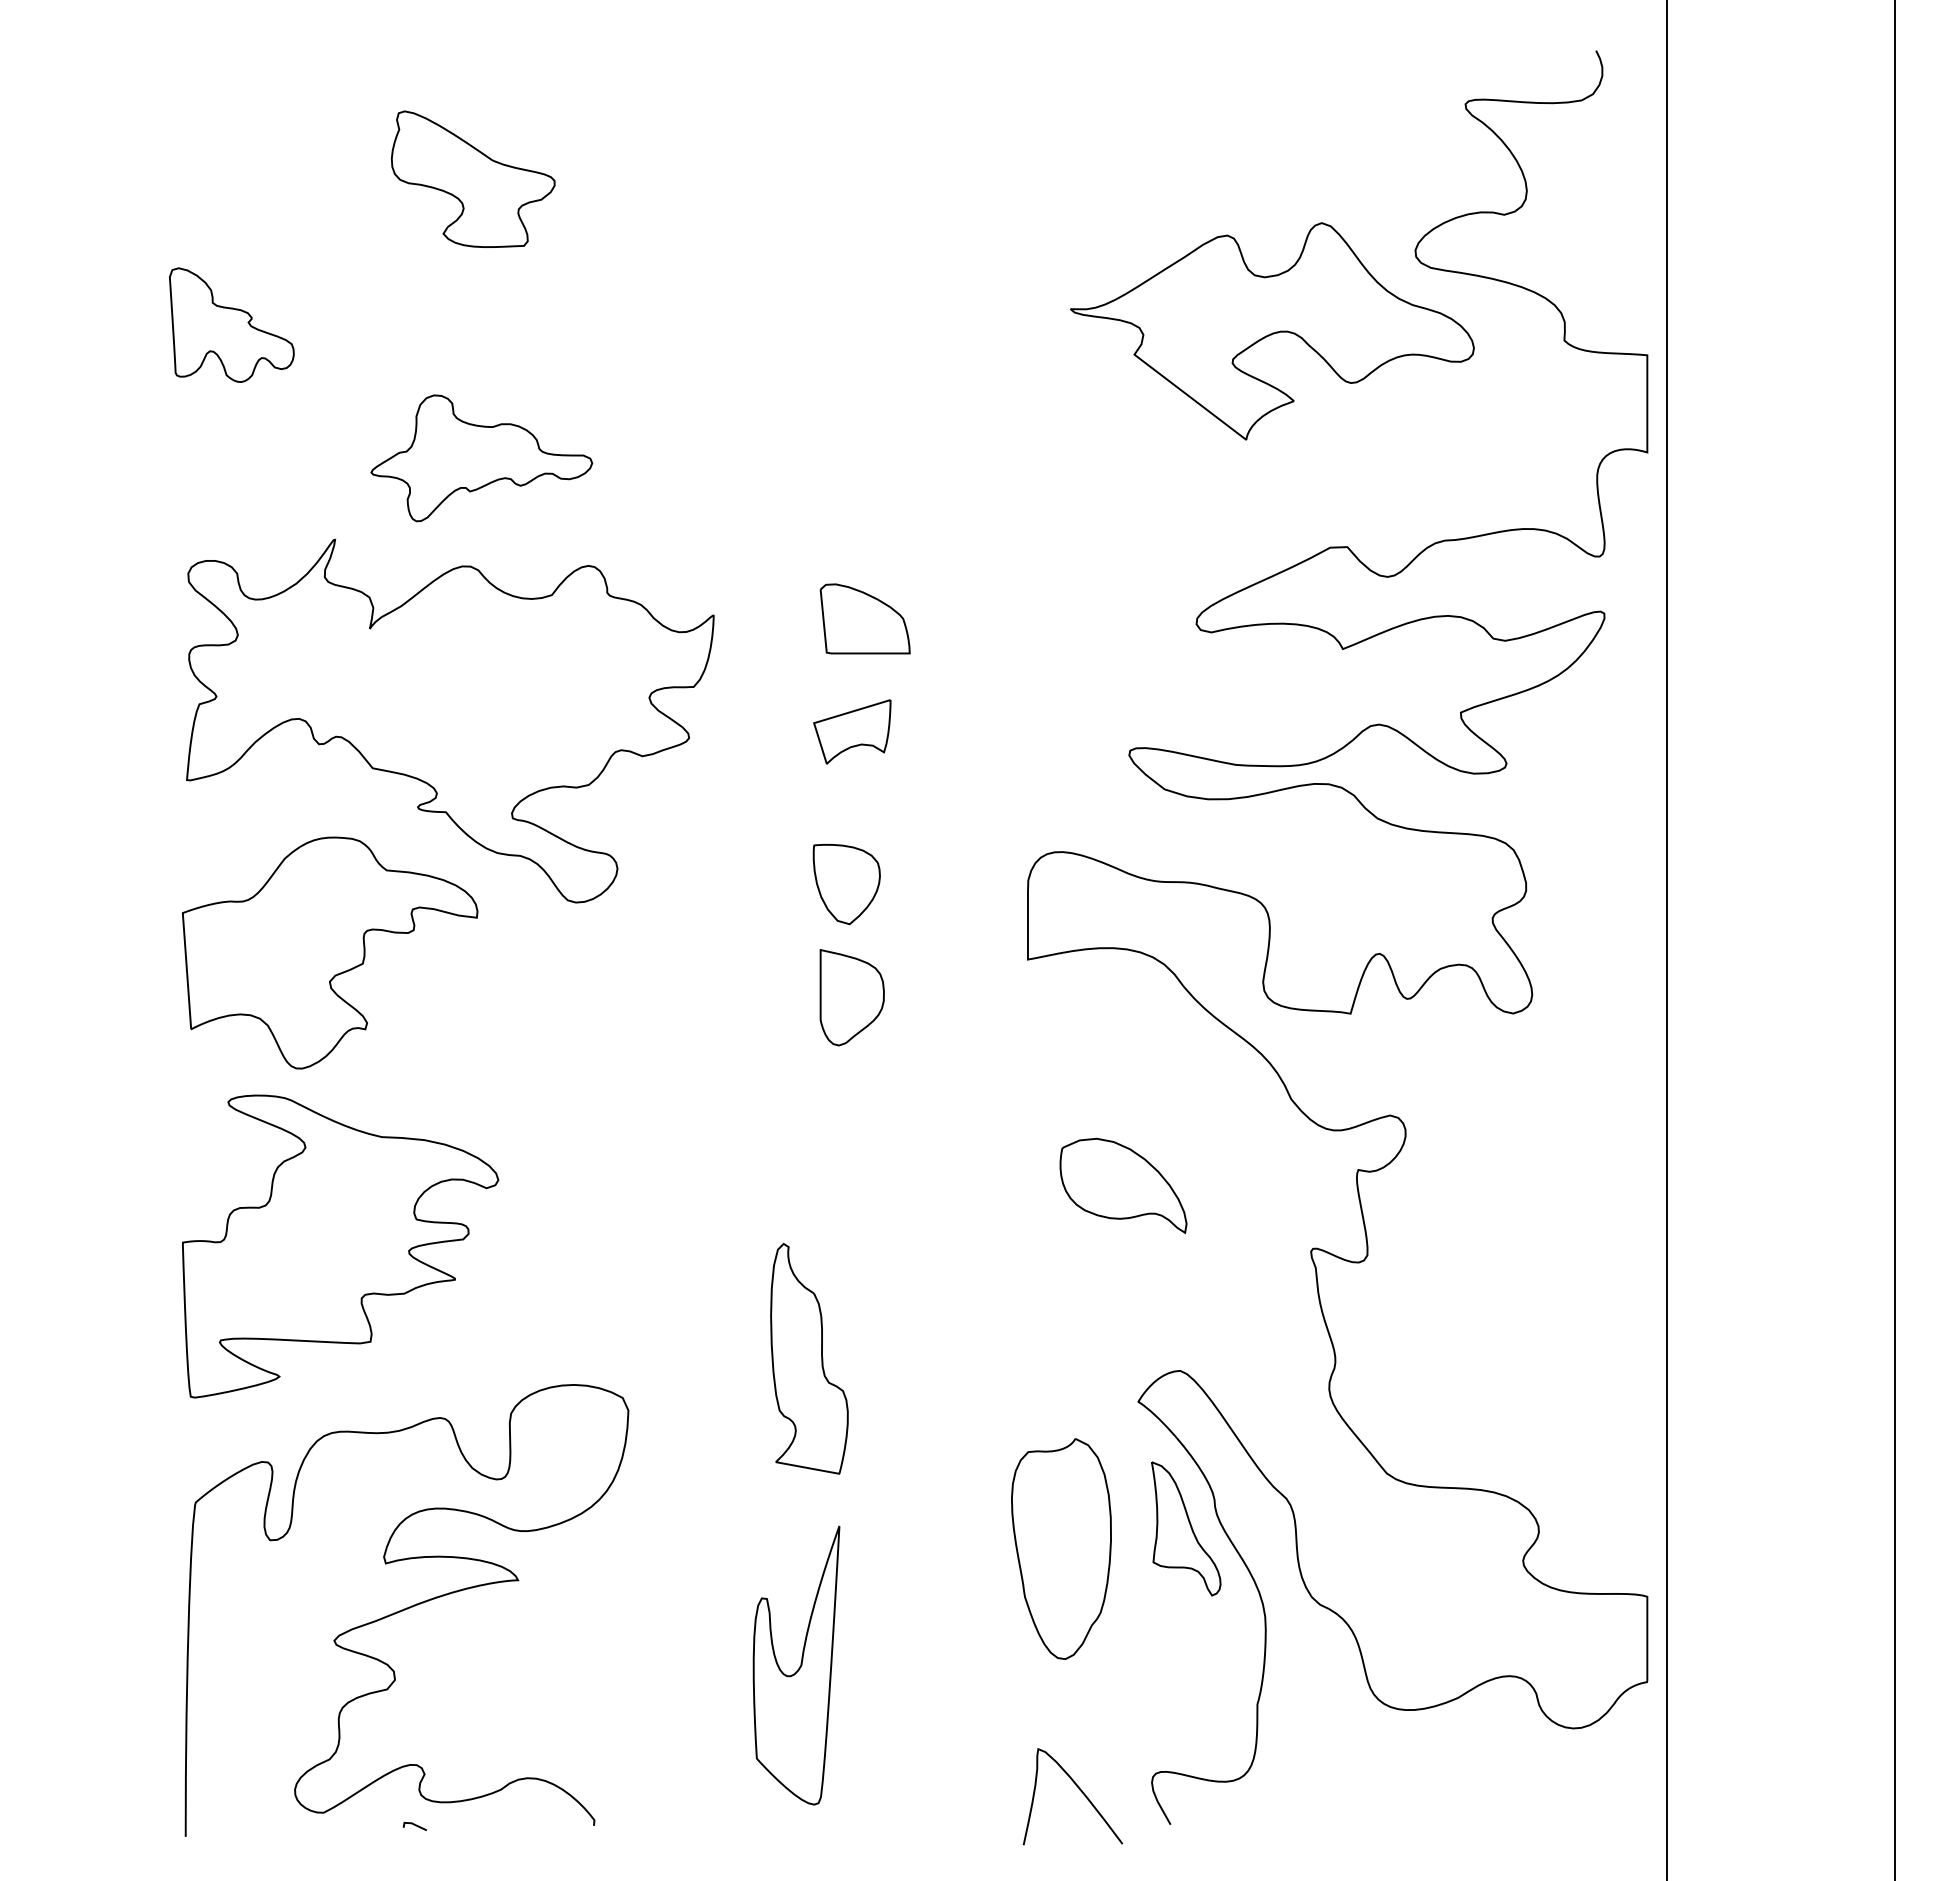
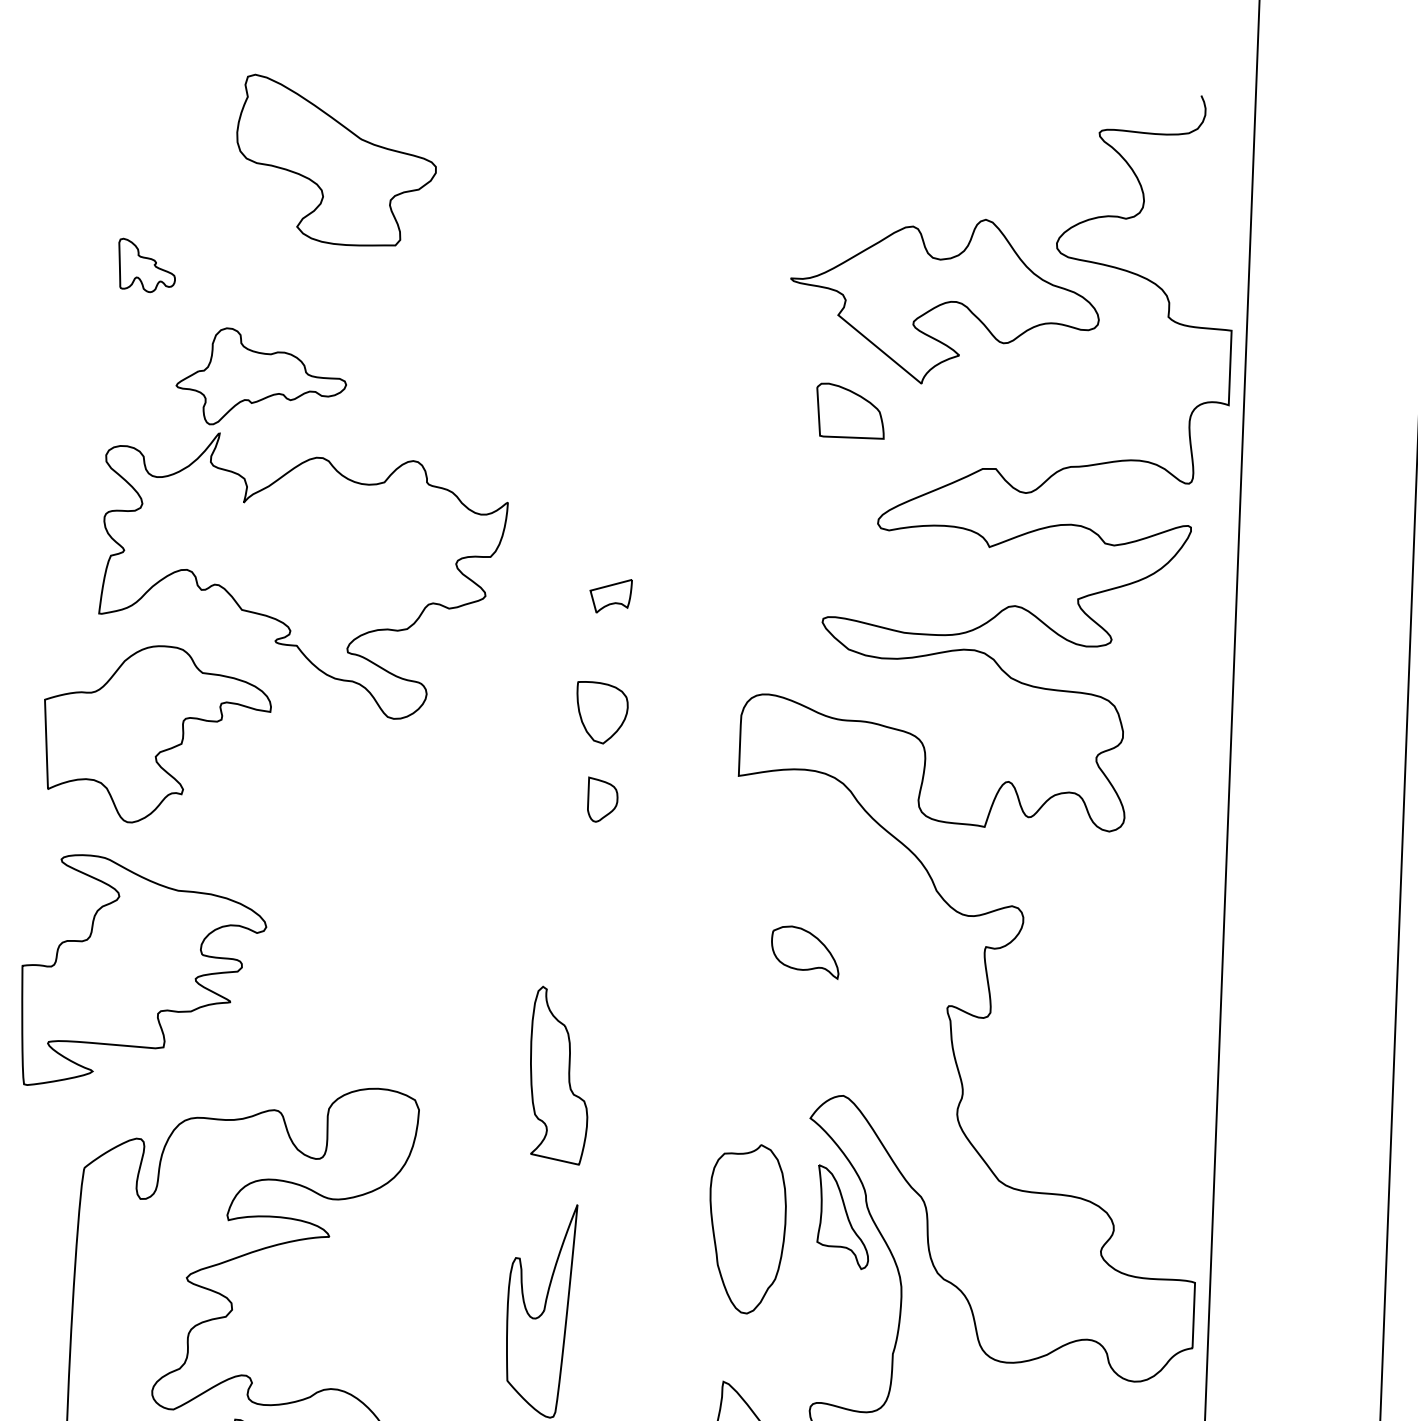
part: (473, 178) -> (336, 160), size x1.6
part: (231, 324) -> (146, 265), size x0.6
part: (481, 458) -> (261, 378), moved
part: (864, 618) -> (850, 410), moved
part: (852, 731) -> (610, 595), size x0.7
part: (330, 952) -> (157, 734), moved
part: (851, 997) -> (602, 799), size x0.6
part: (1123, 1185) -> (805, 952), size x0.7
part: (340, 1246) -> (143, 973), moved

